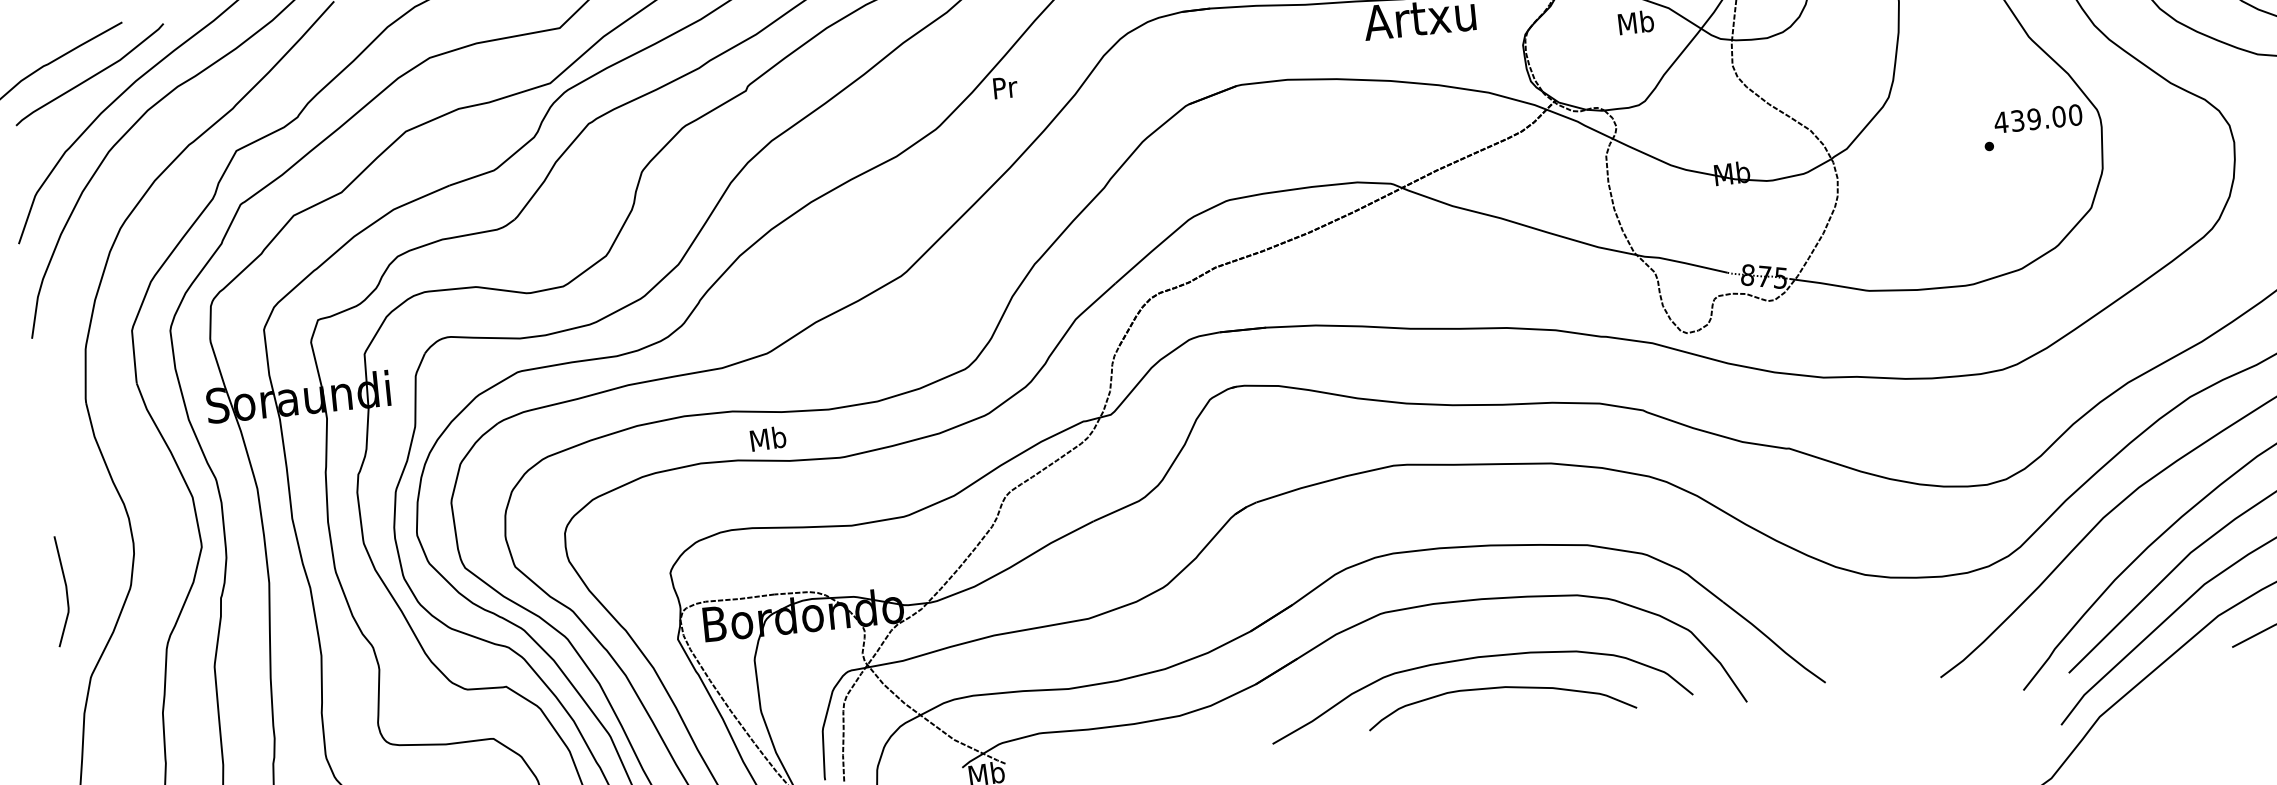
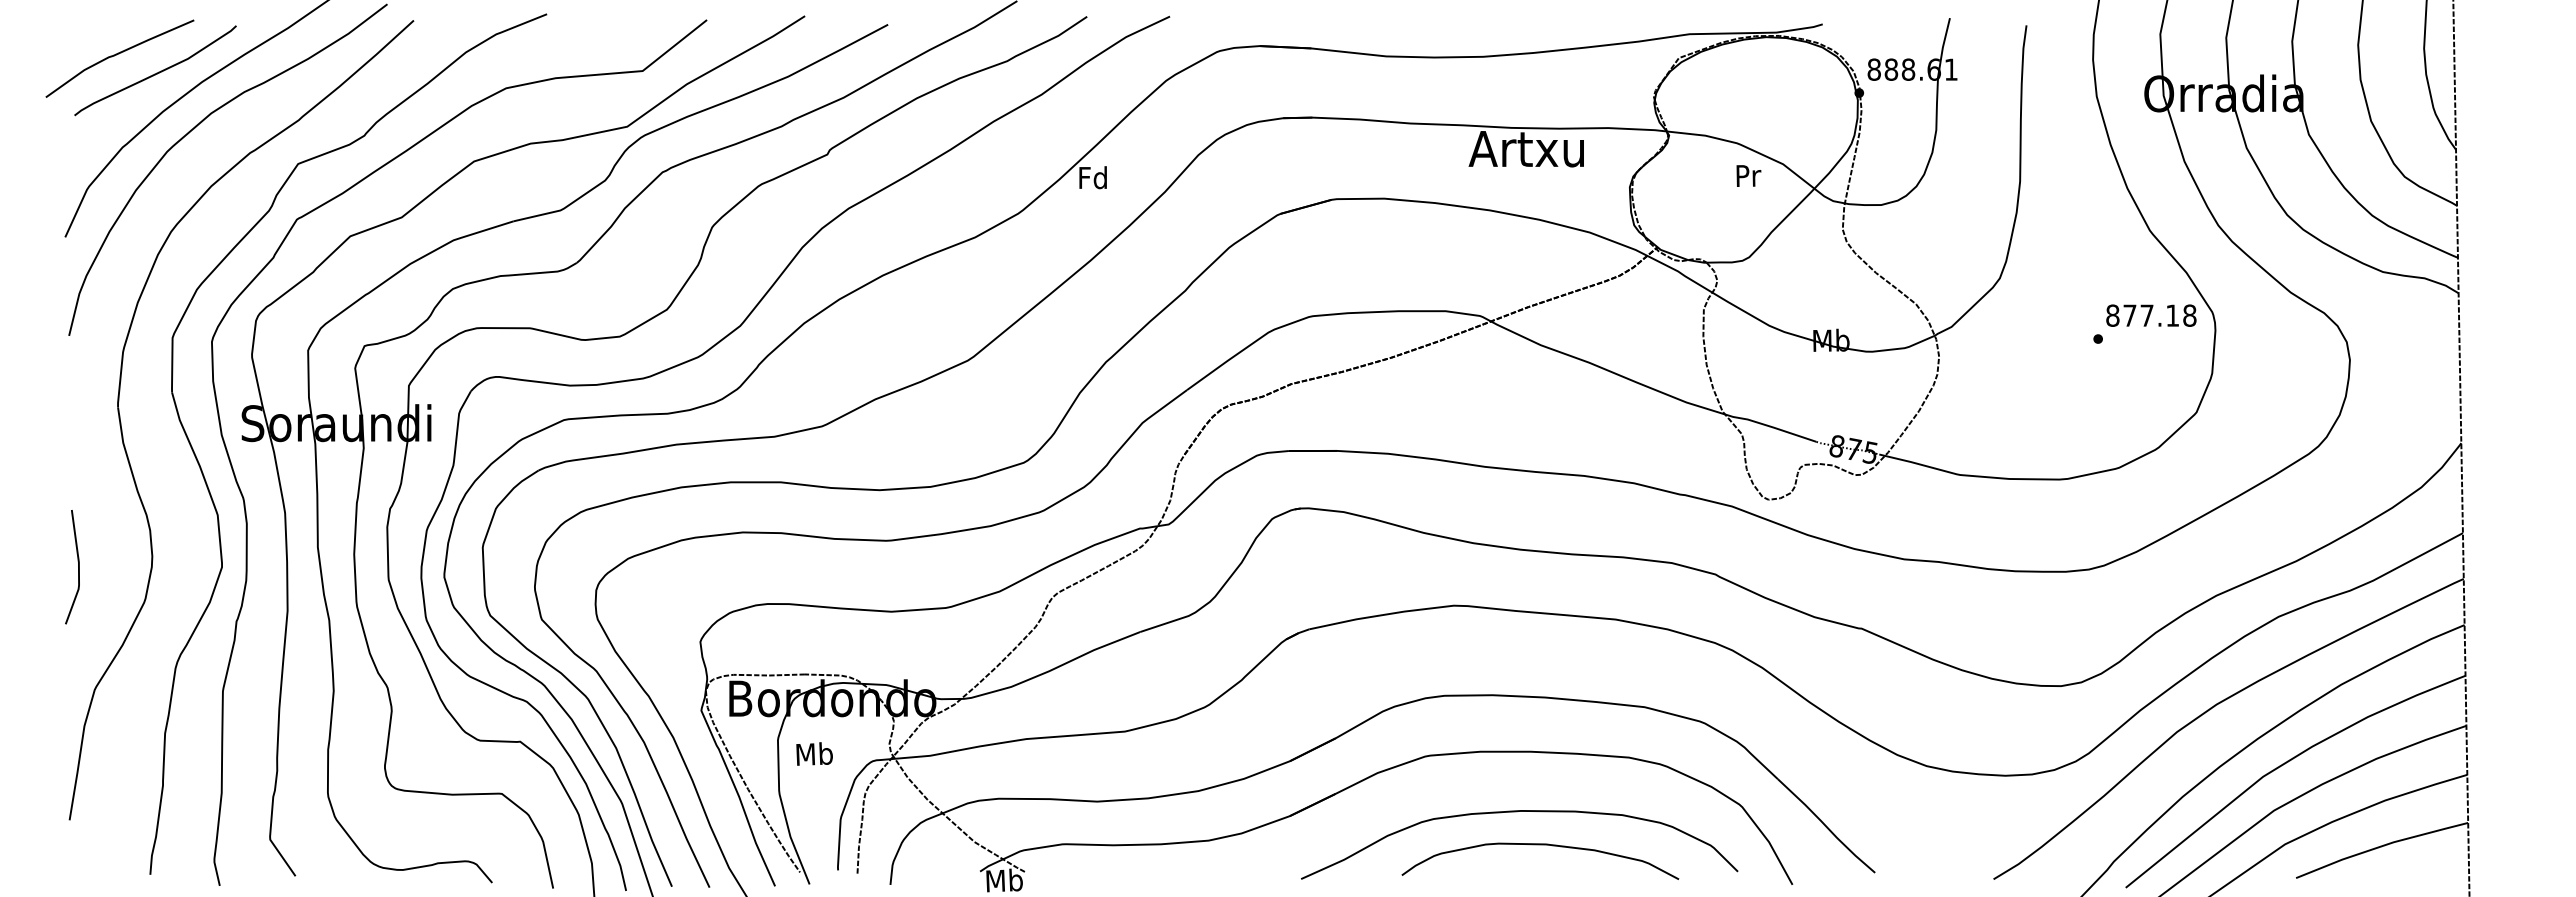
text: (1636, 22) -> (1748, 175), Mb -> Pr
text: (1003, 87) -> (1092, 177), Pr -> Fd
text: (2037, 118) -> (2150, 315), 439.00 -> 877.18
text: (768, 438) -> (814, 753), moved
line: (66, 591) -> (78, 567), moved

